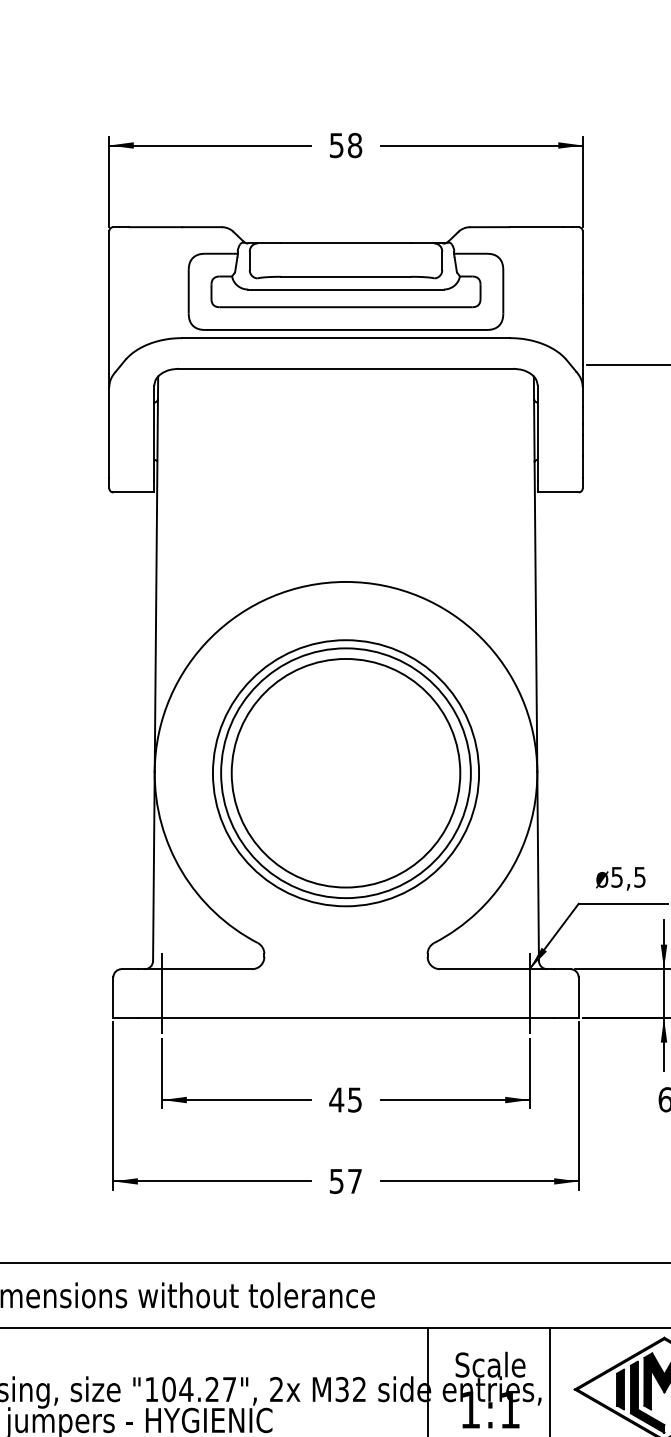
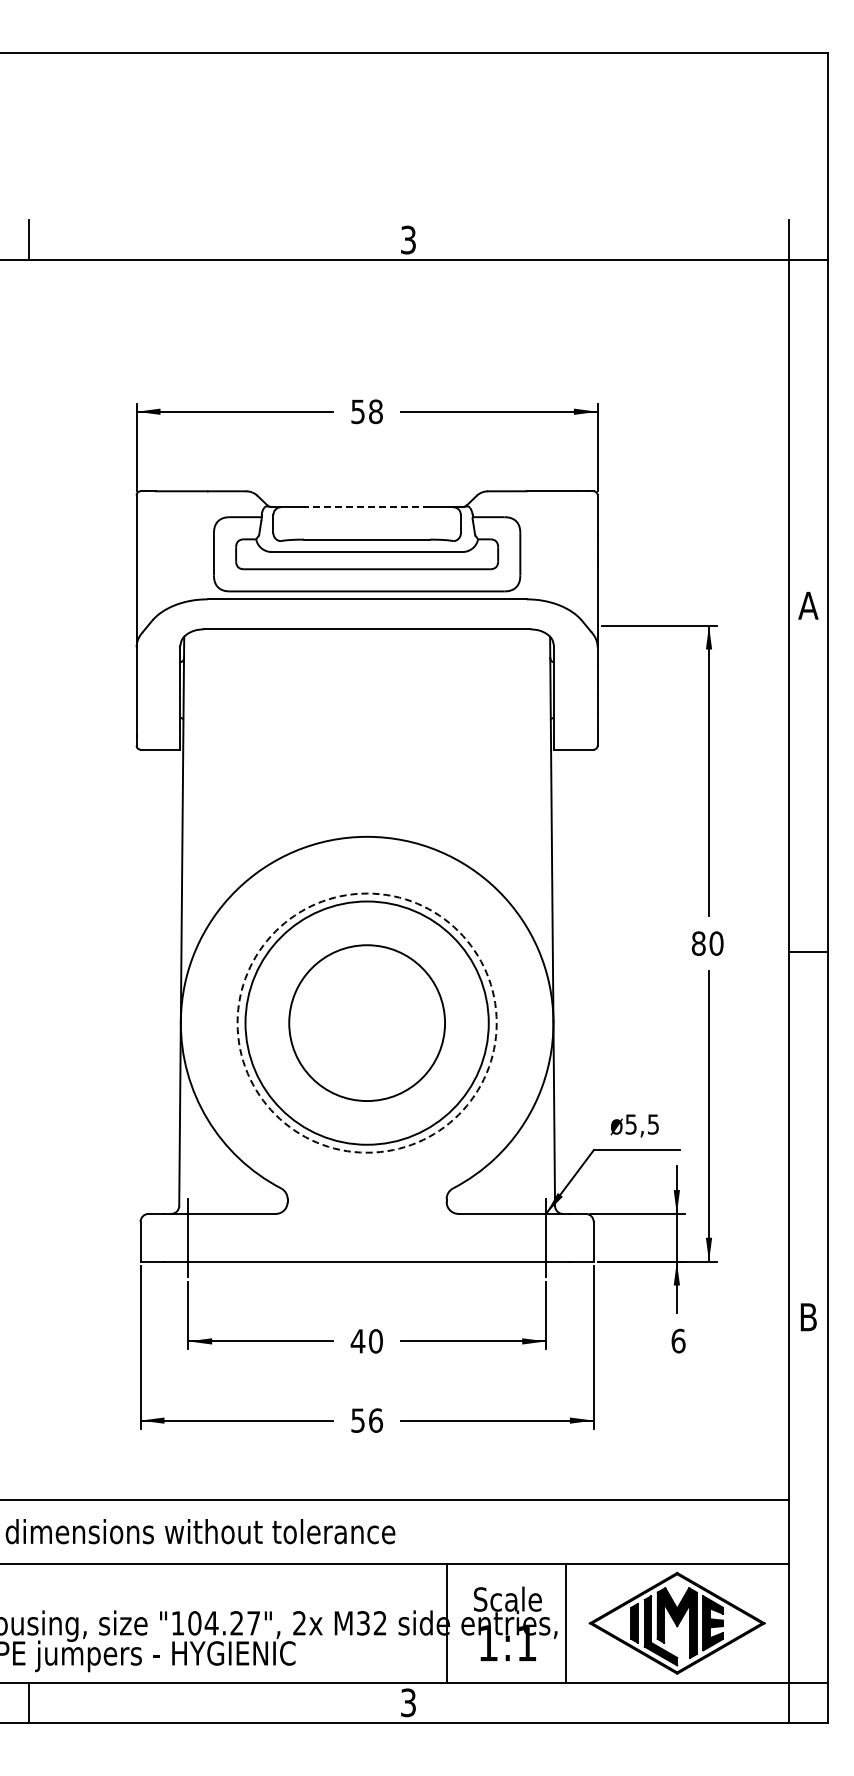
line: (345, 243) -> (366, 507), solid -> dashed
circle: (345, 772) -> (366, 1022), size x0.7
circle: (345, 772) -> (366, 1022), solid -> dashed
text: (354, 1100) -> (375, 1341), 45 -> 40
text: (355, 1181) -> (376, 1420), 57 -> 56

